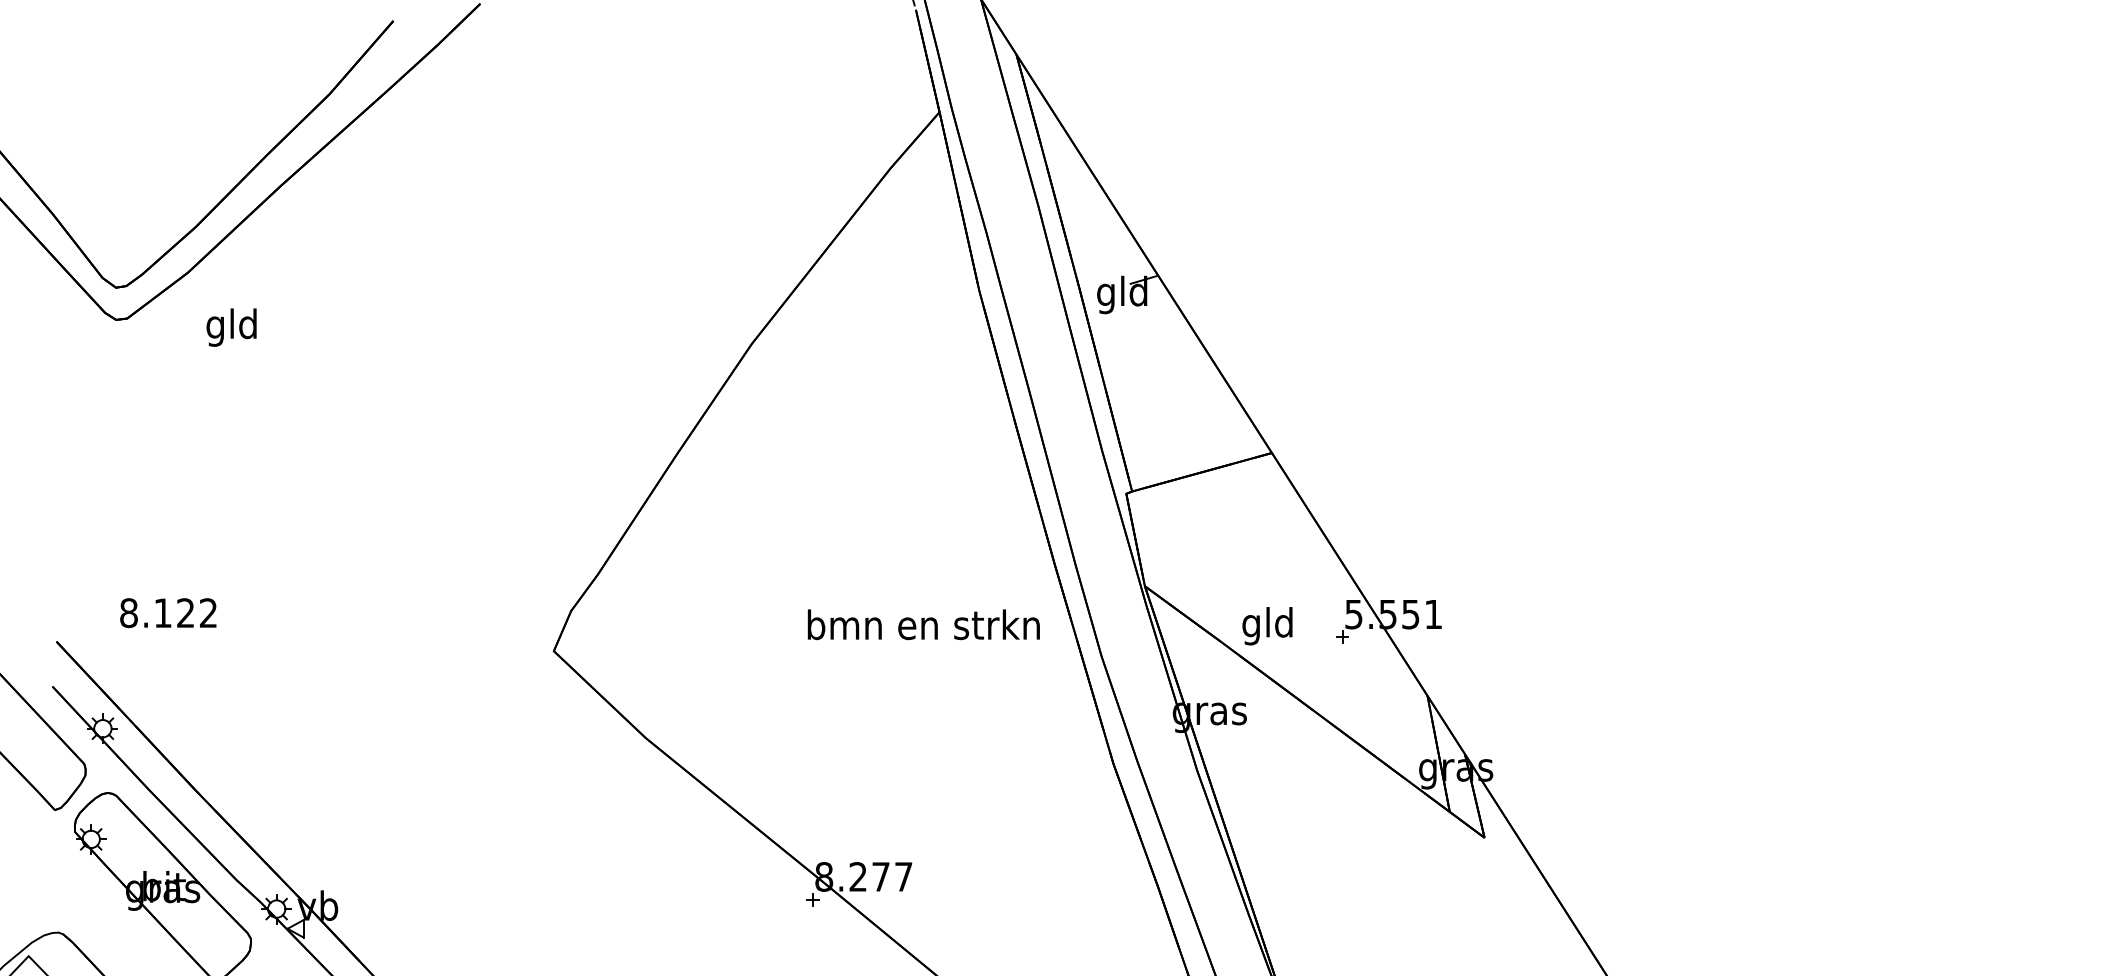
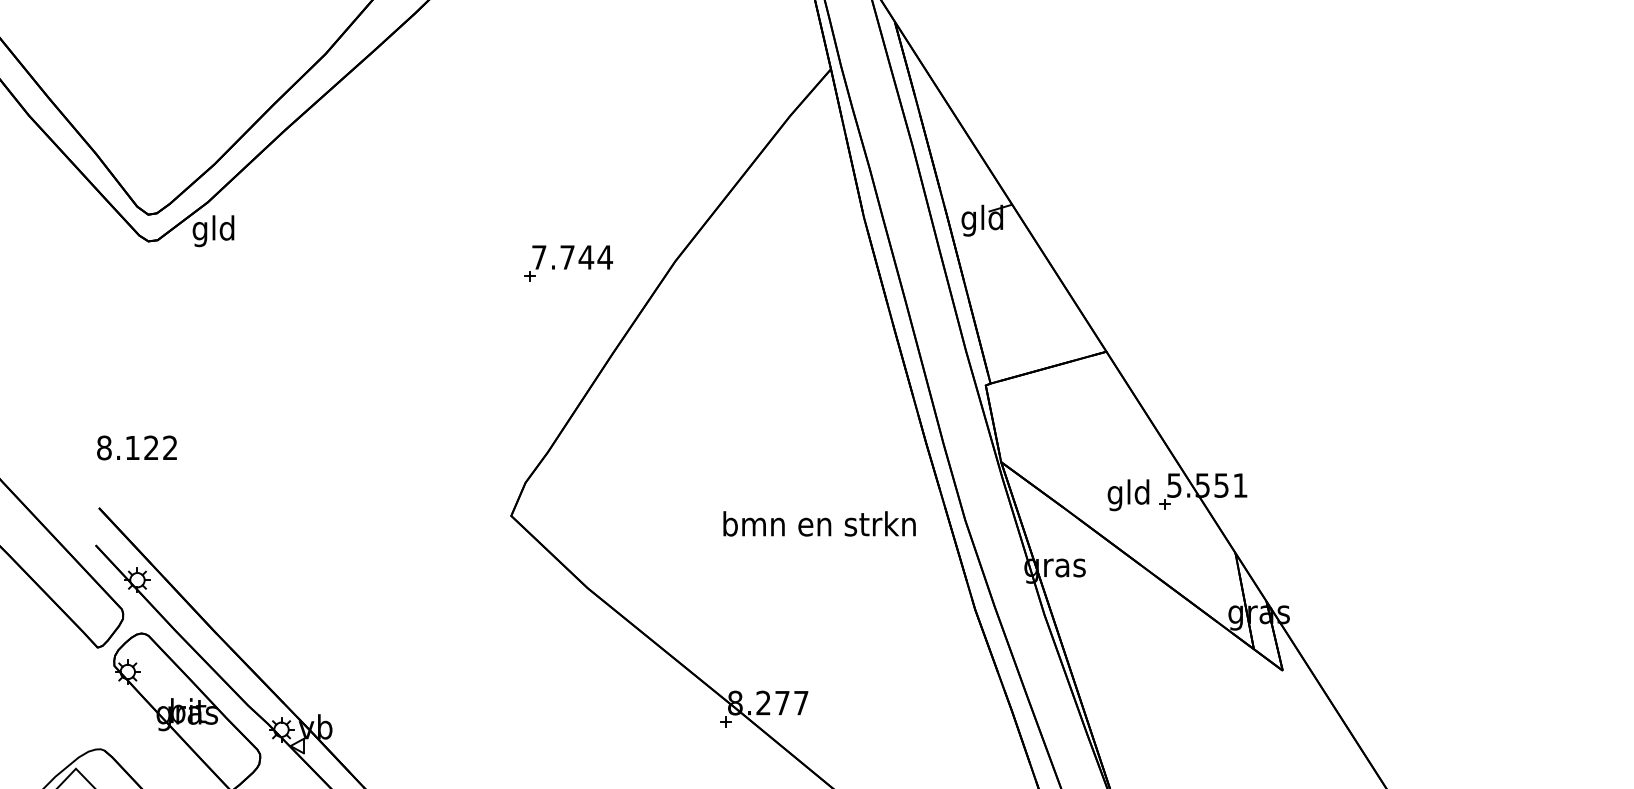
text: (231, 327) -> (213, 231), moved
part: (623, 346) -> (568, 263), added
text: (168, 613) -> (137, 448), moved
text: (923, 624) -> (819, 523), moved
text: (1267, 626) -> (1128, 495), moved

